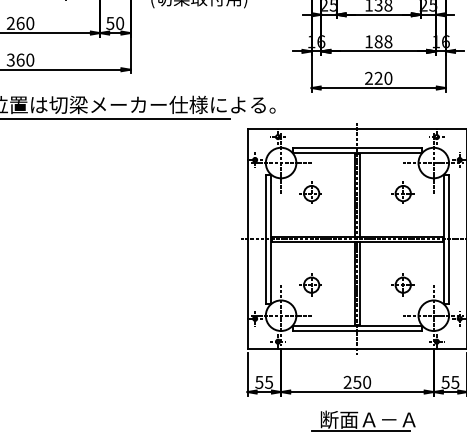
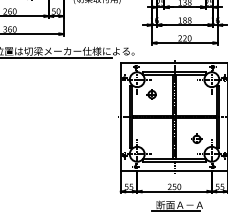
part: (402, 193) -> (196, 94), removed
part: (310, 283) -> (151, 138), removed

